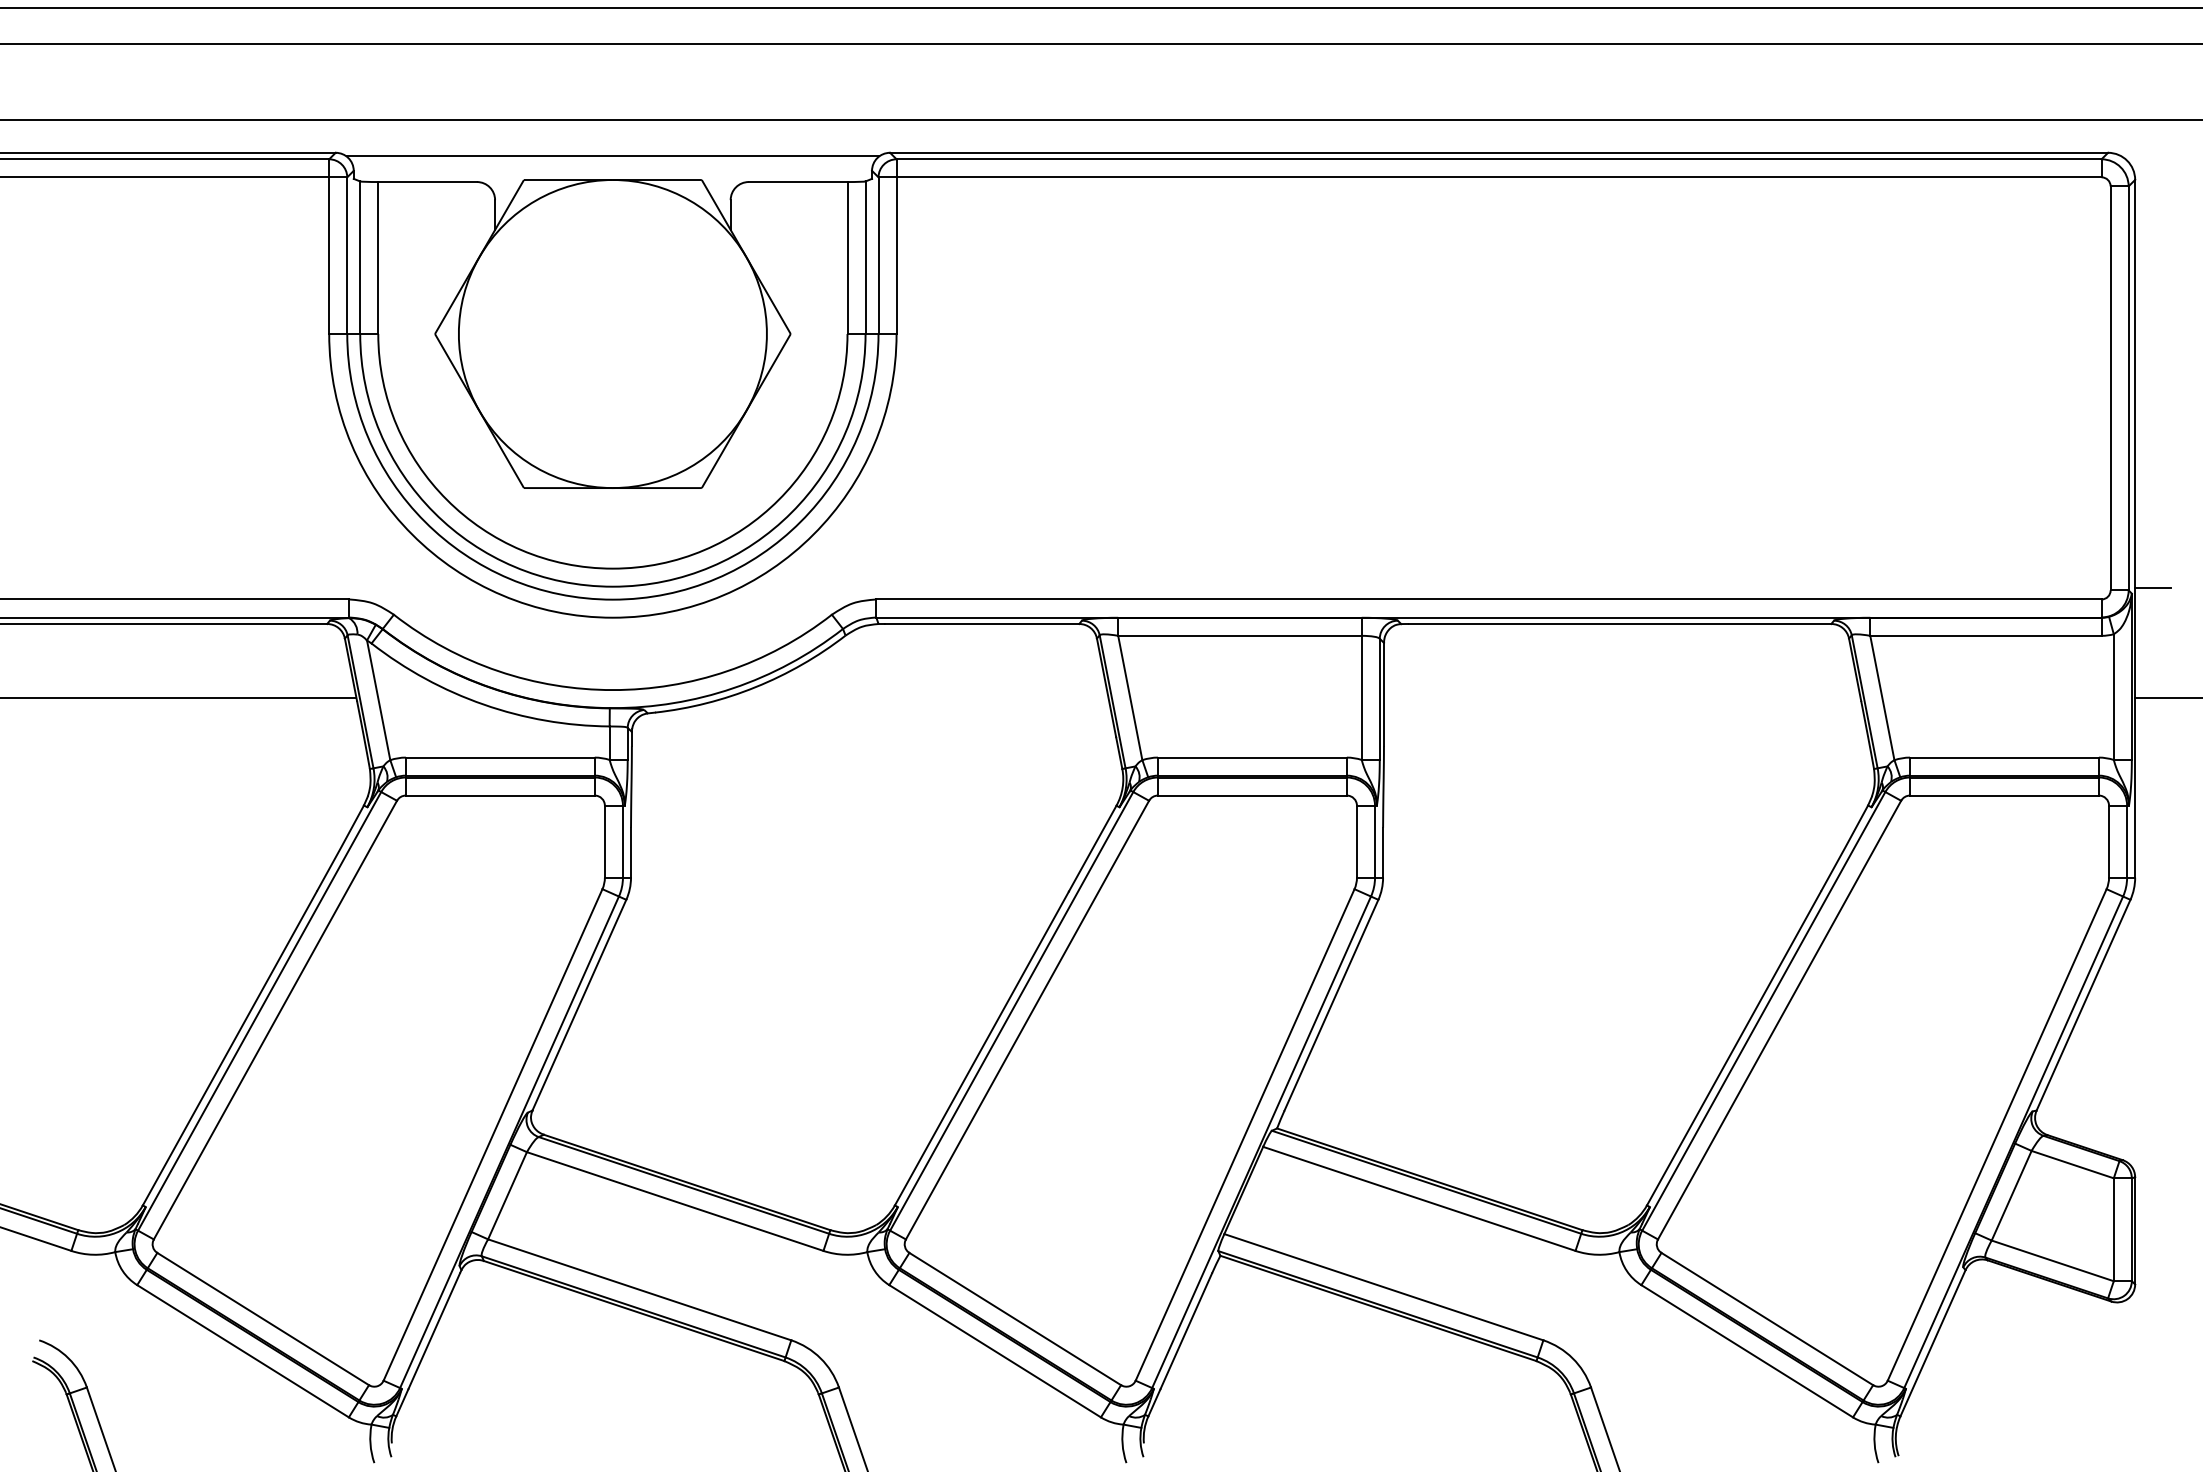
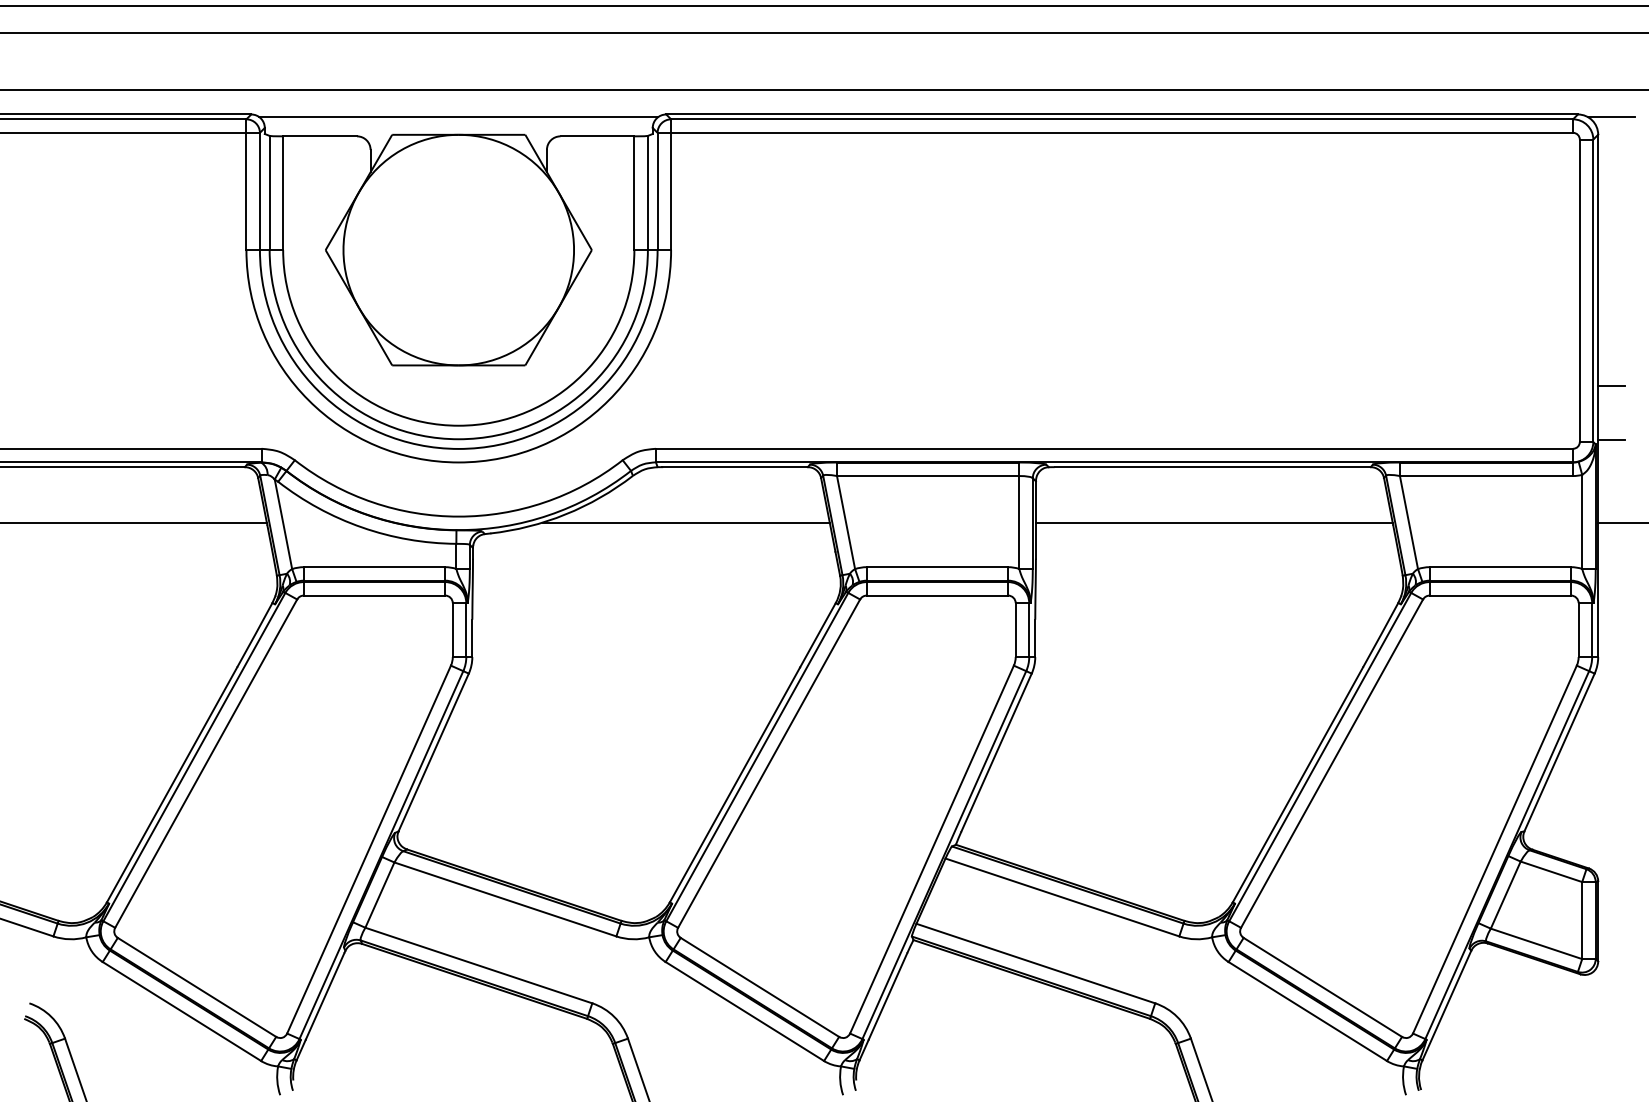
line: (2152, 156) -> (1611, 117), added
line: (2153, 515) -> (1611, 385), added
line: (916, 697) -> (686, 522), added
line: (1621, 697) -> (1213, 522), added

